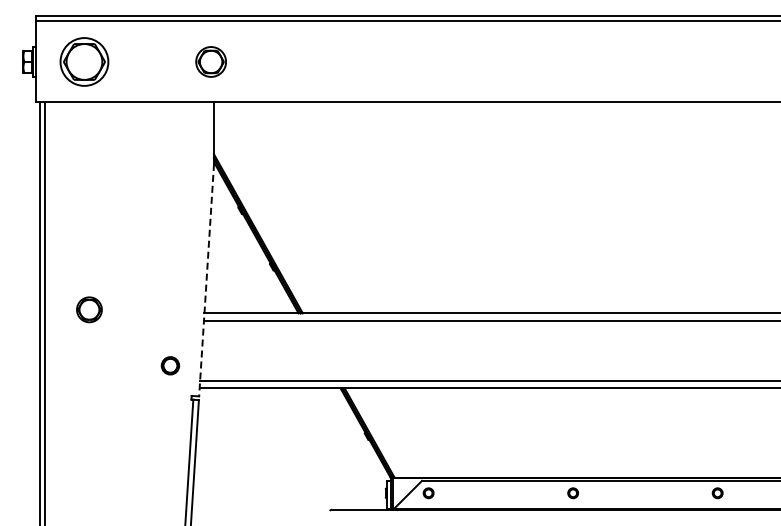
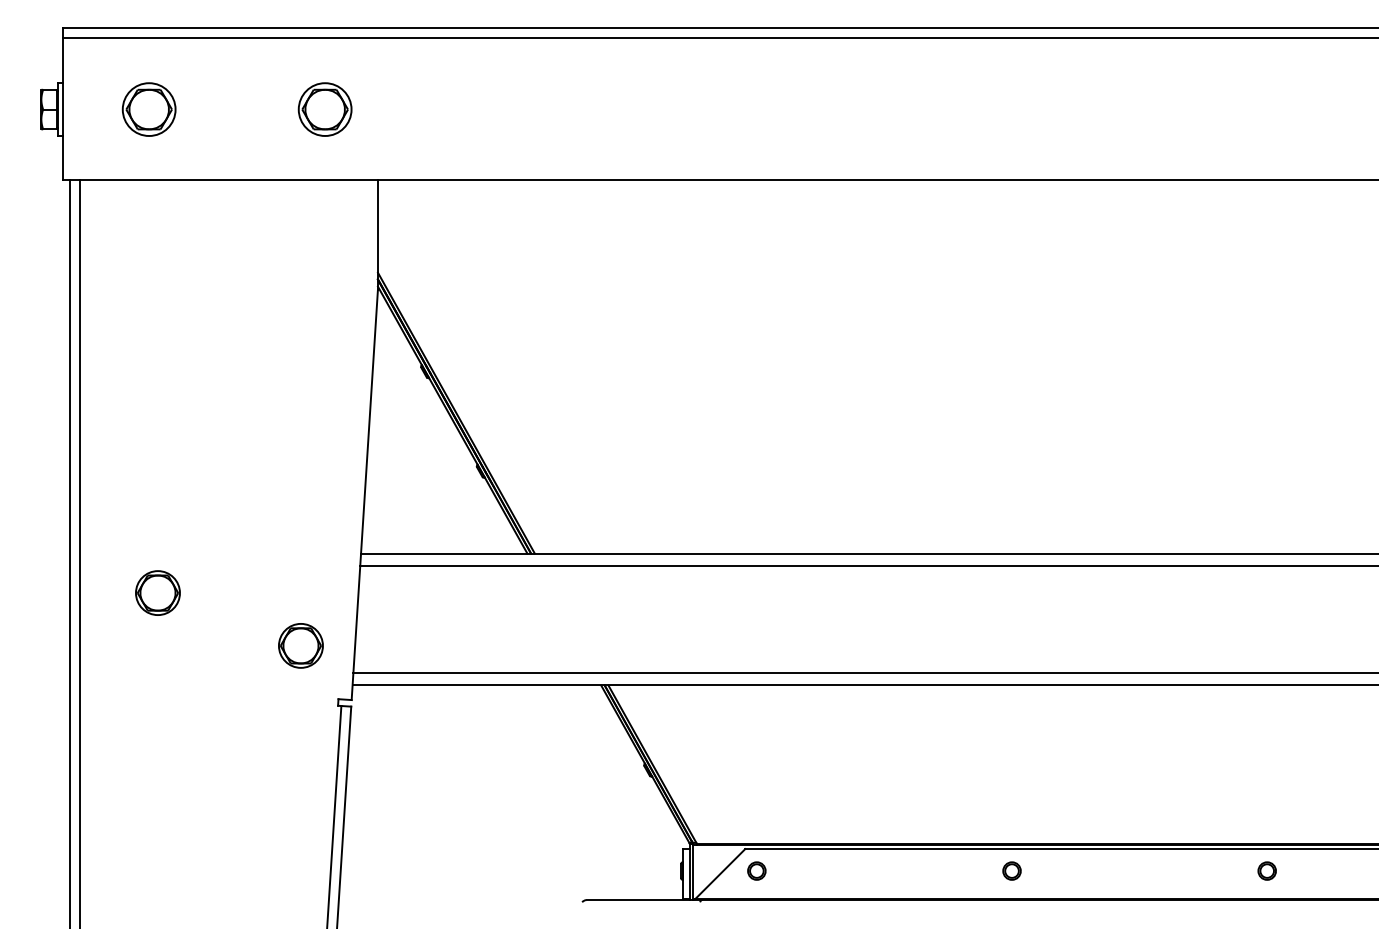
part: (84, 61) -> (149, 108), size x0.62
part: (210, 61) -> (324, 108), moved
line: (206, 280) -> (364, 495), dashed -> solid
part: (89, 309) -> (158, 592), moved
part: (170, 365) -> (301, 645), size x1.43

